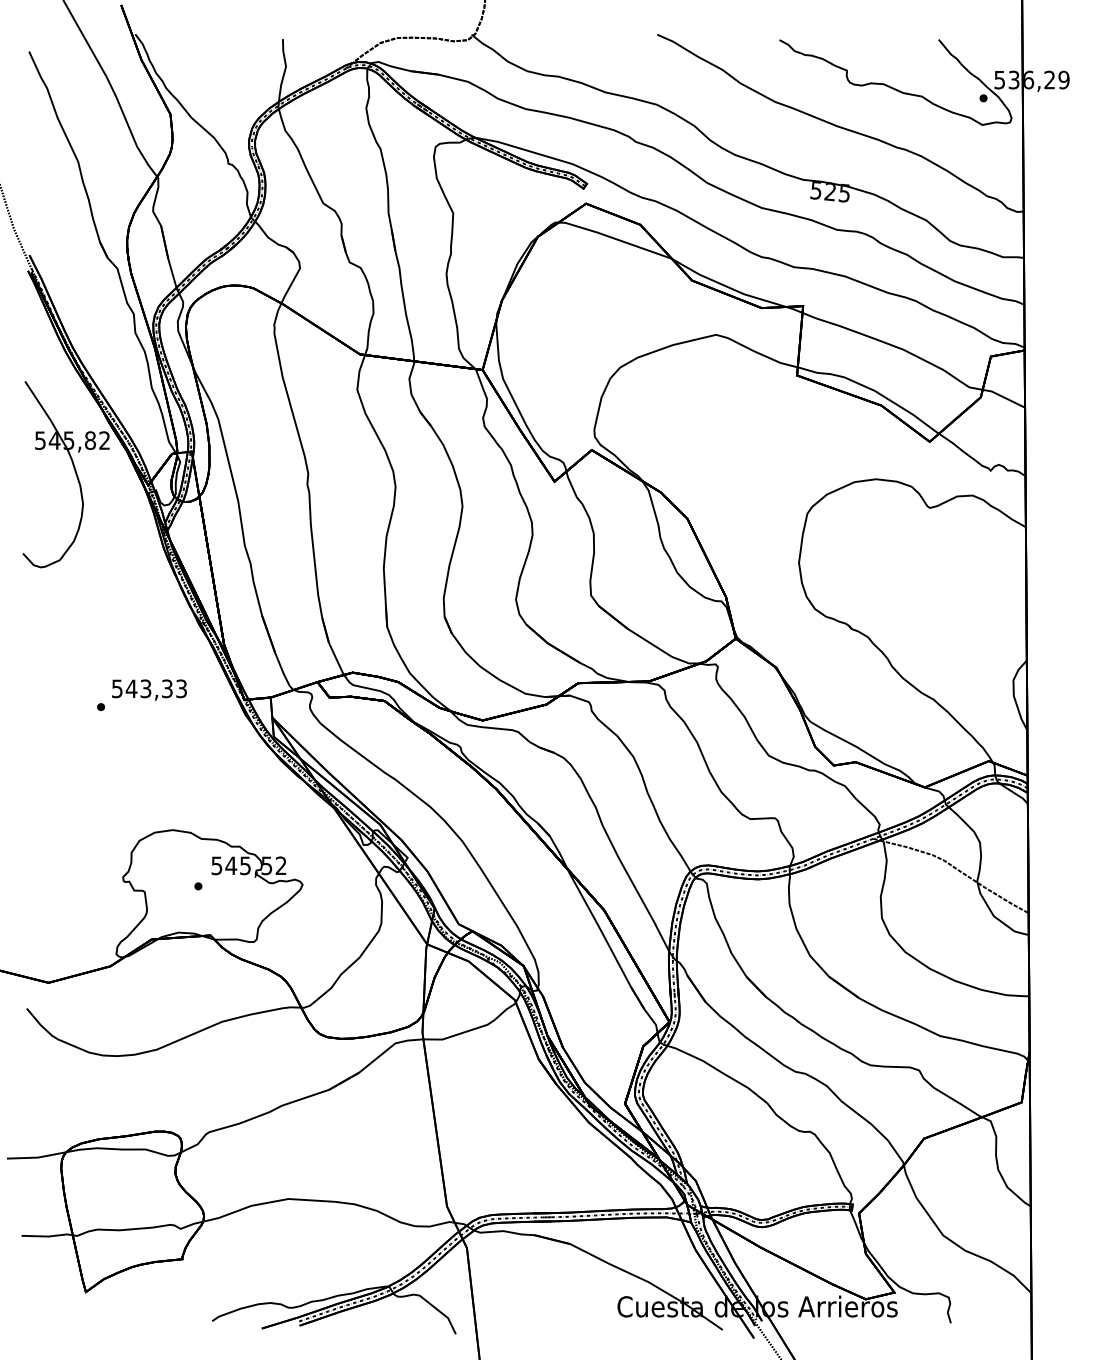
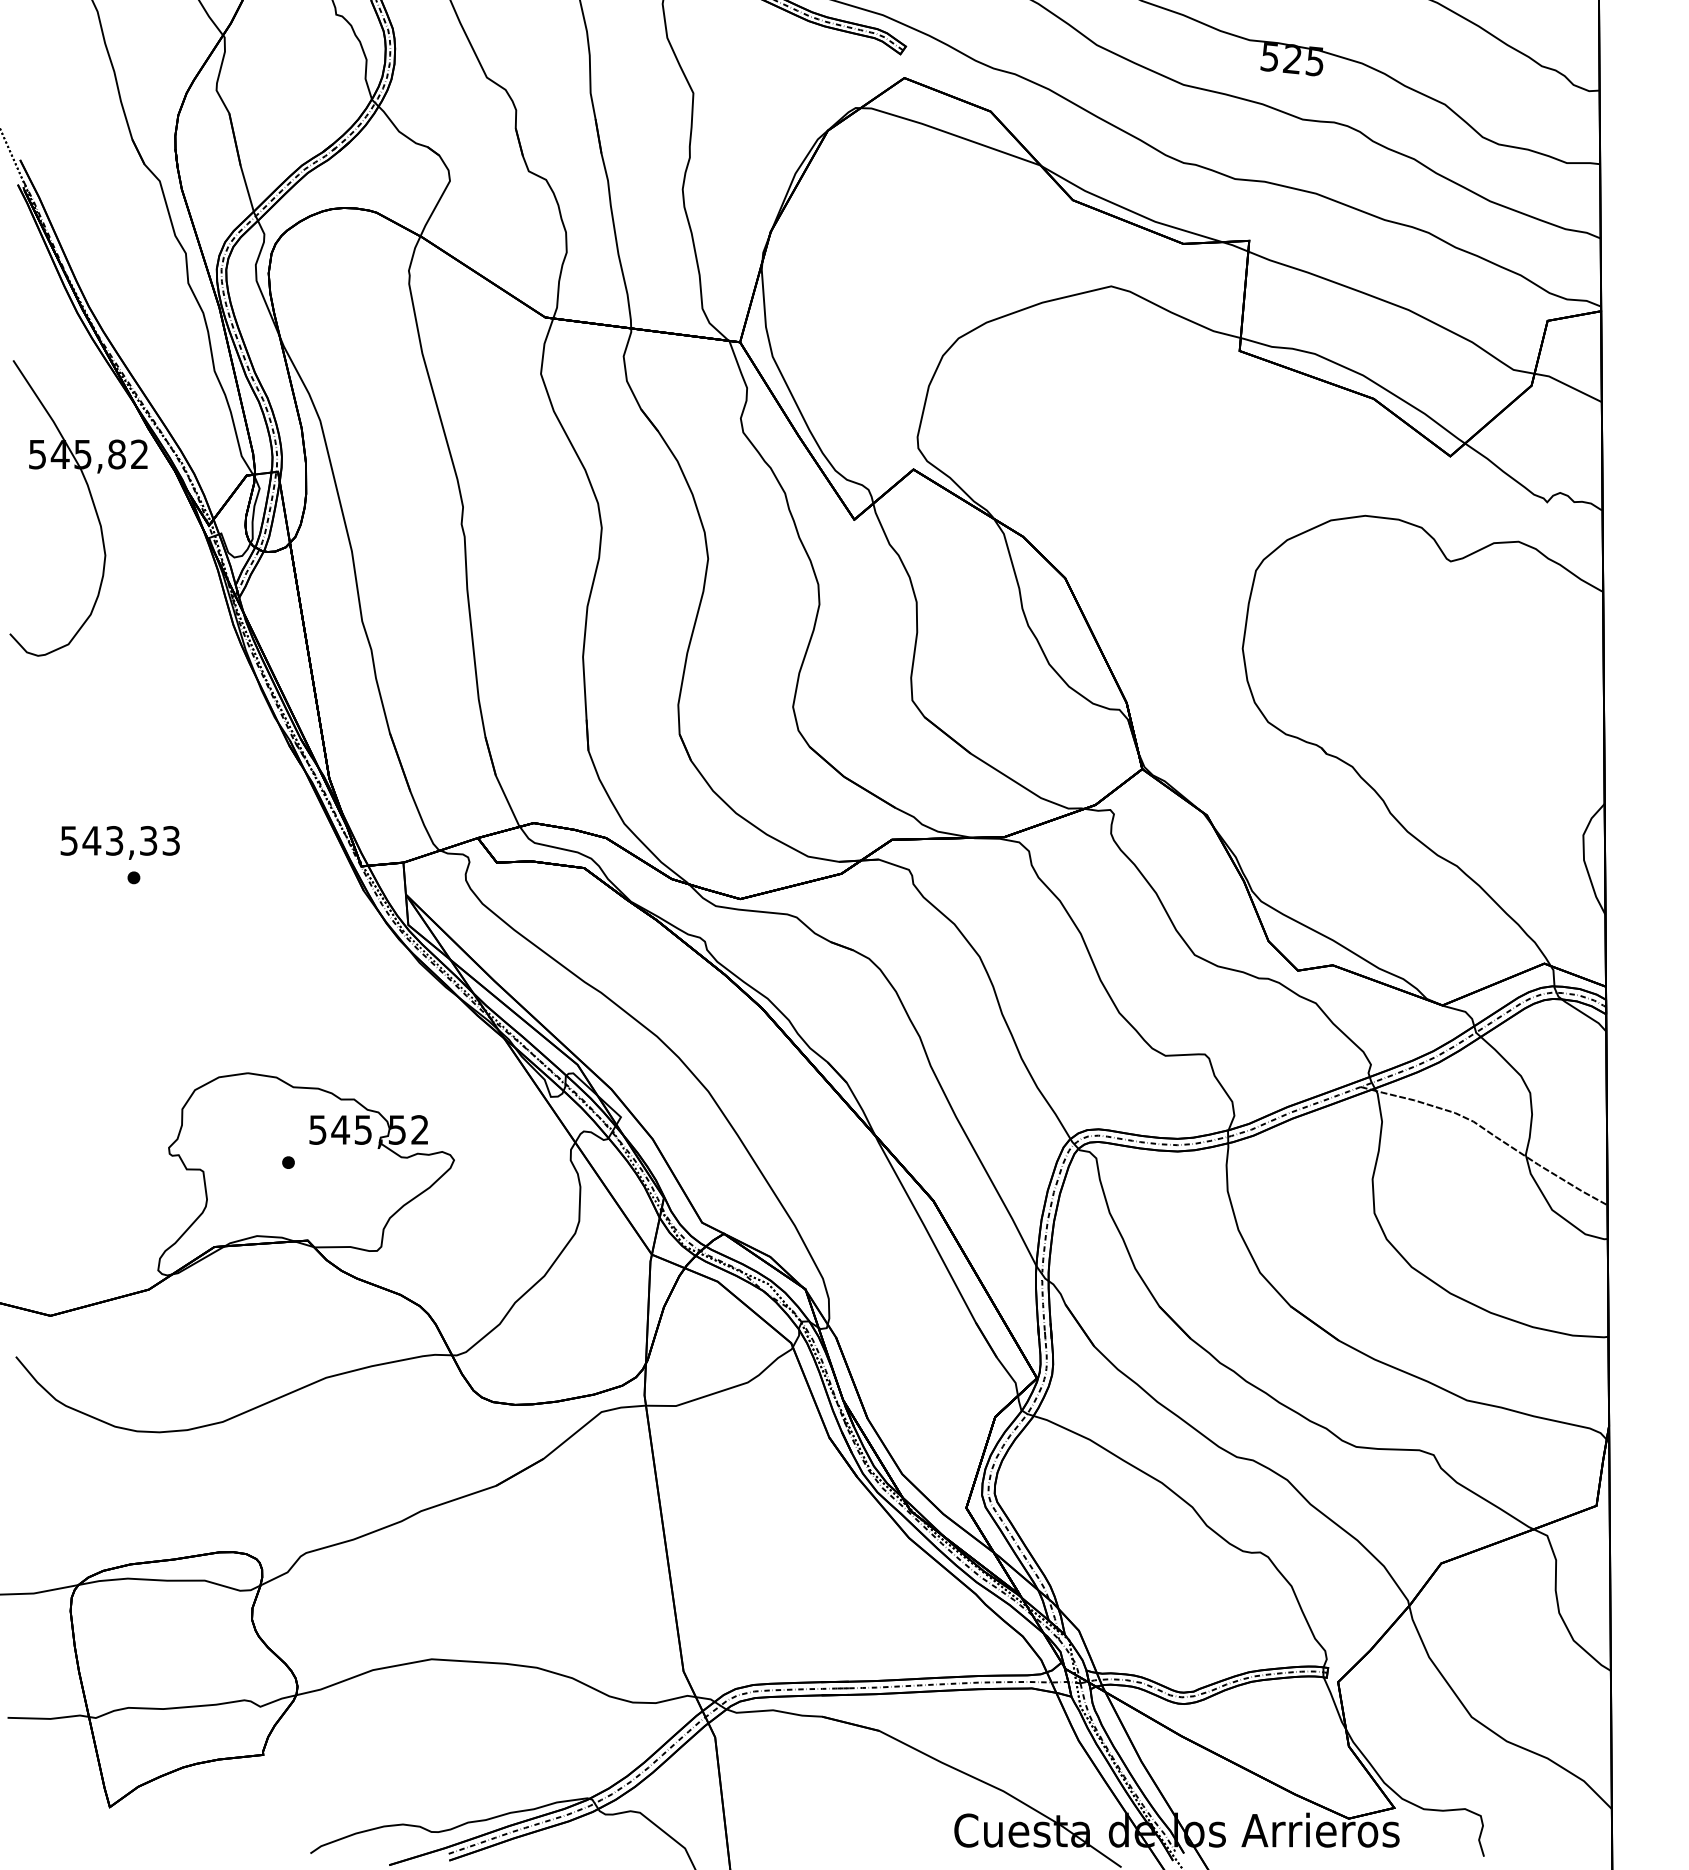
text: (149, 689) -> (120, 841), moved

